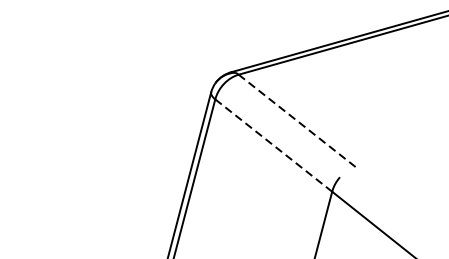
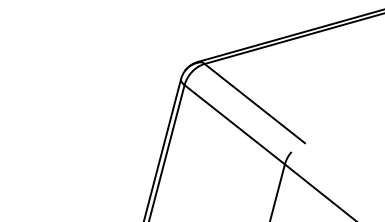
line: (296, 120) -> (254, 103), dashed -> solid
line: (273, 145) -> (234, 124), dashed -> solid

